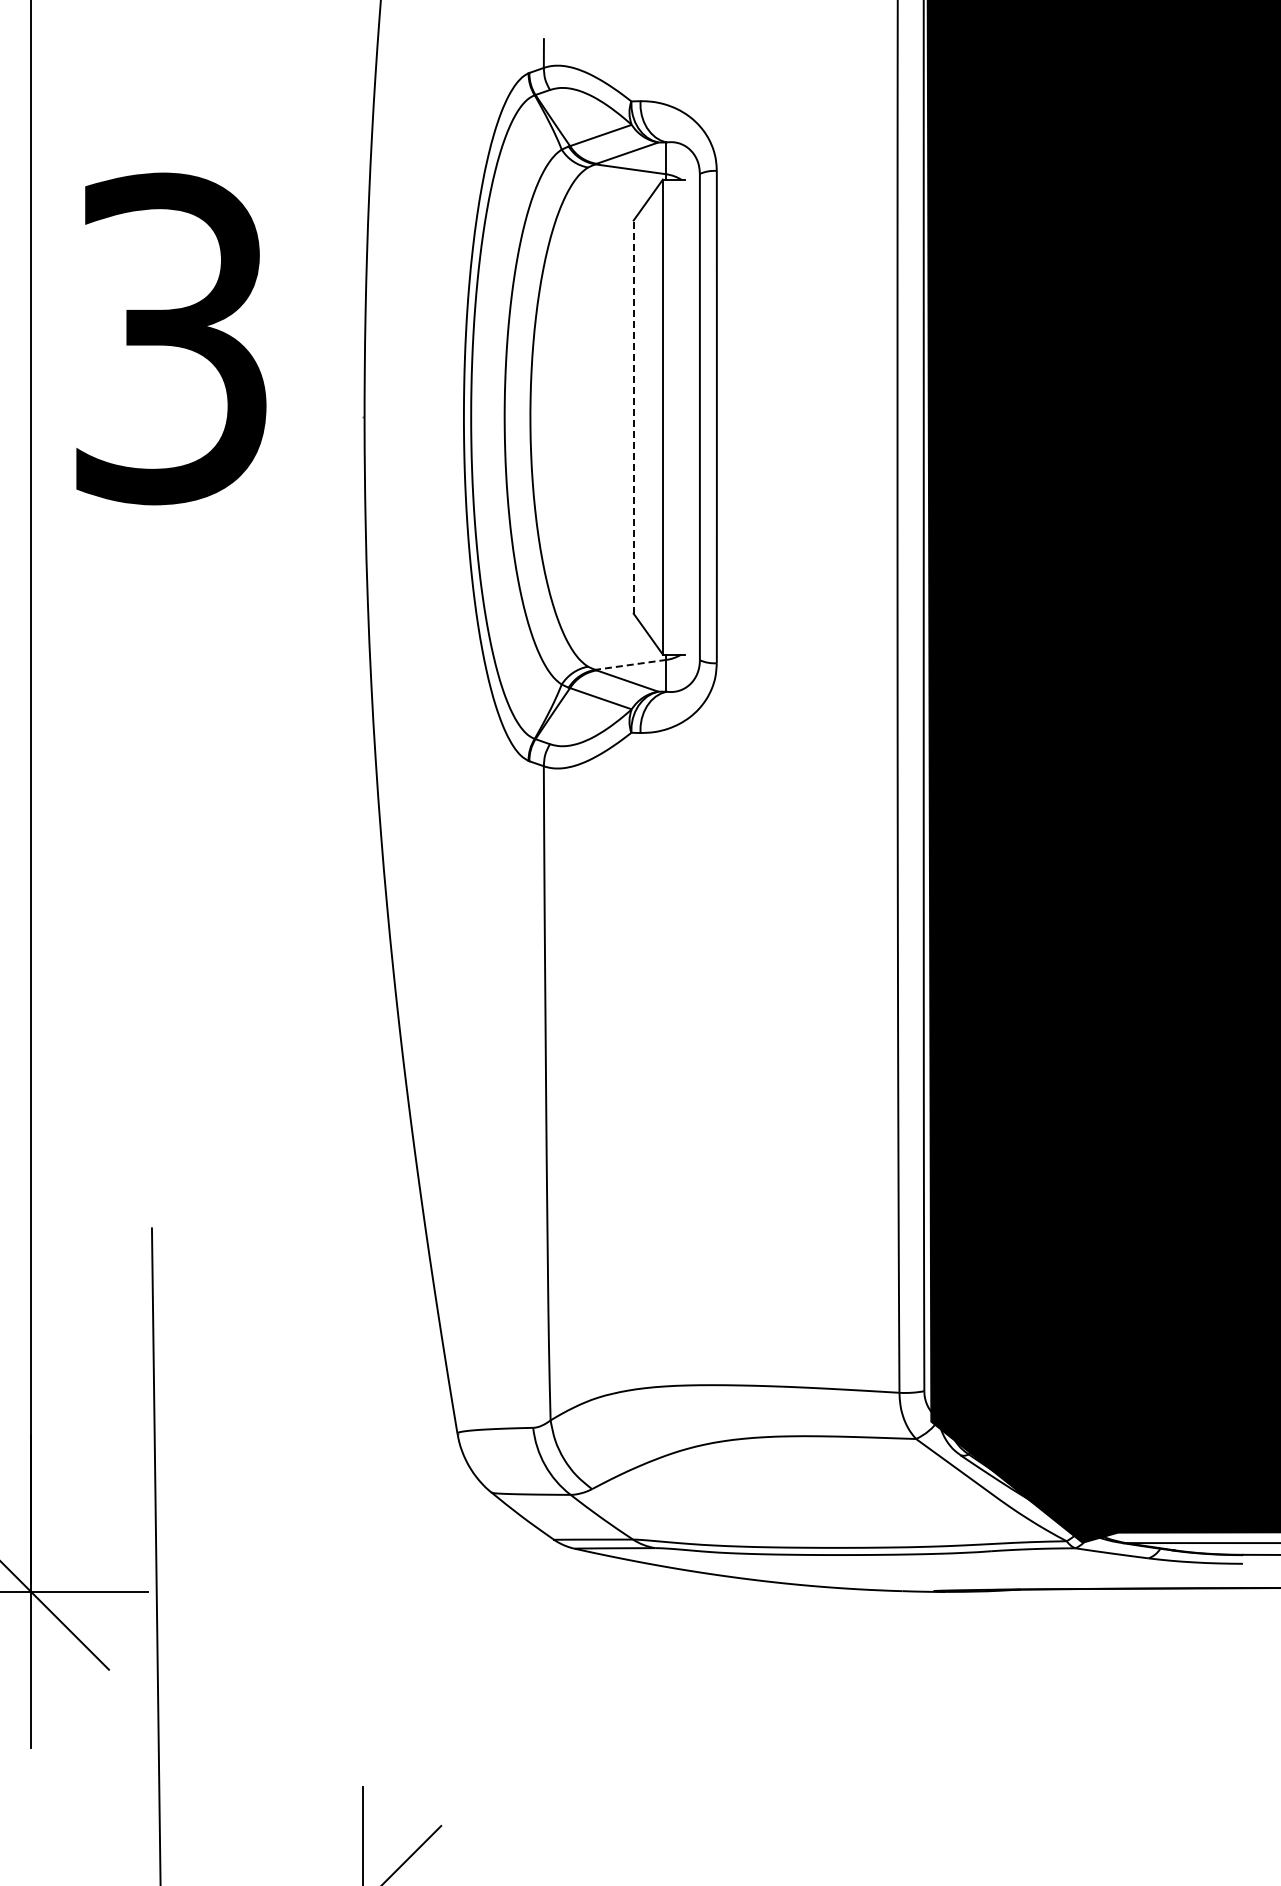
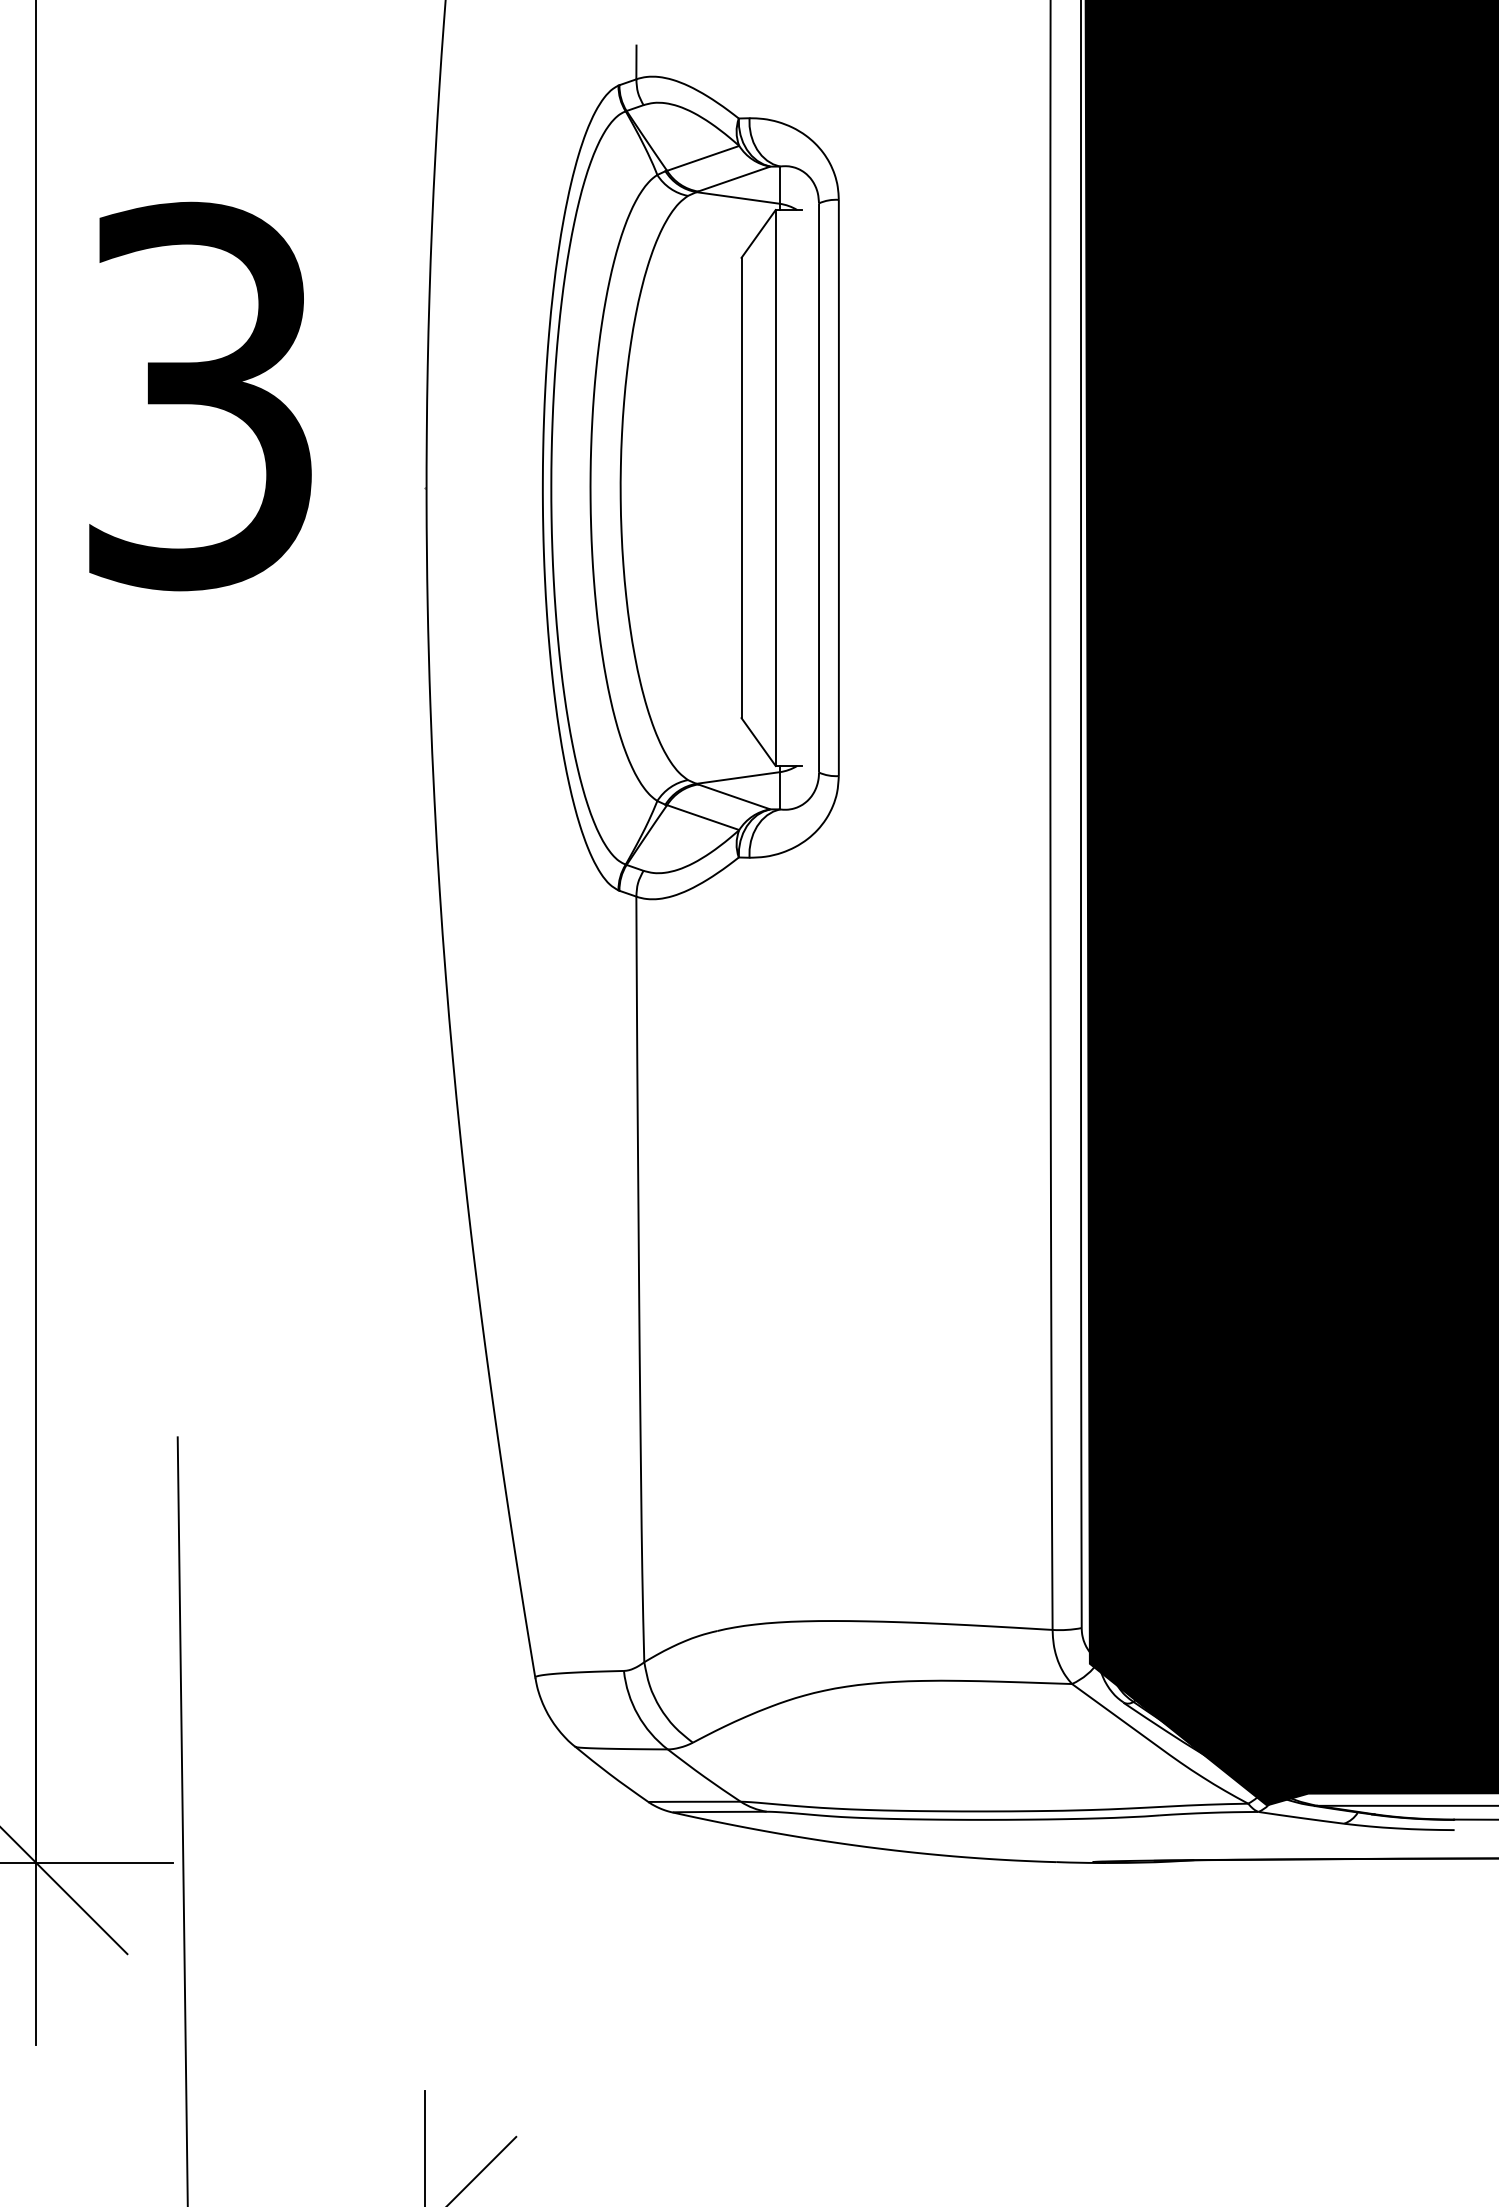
line: (633, 417) -> (741, 488), dashed -> solid
line: (630, 664) -> (737, 777), dashed -> solid

